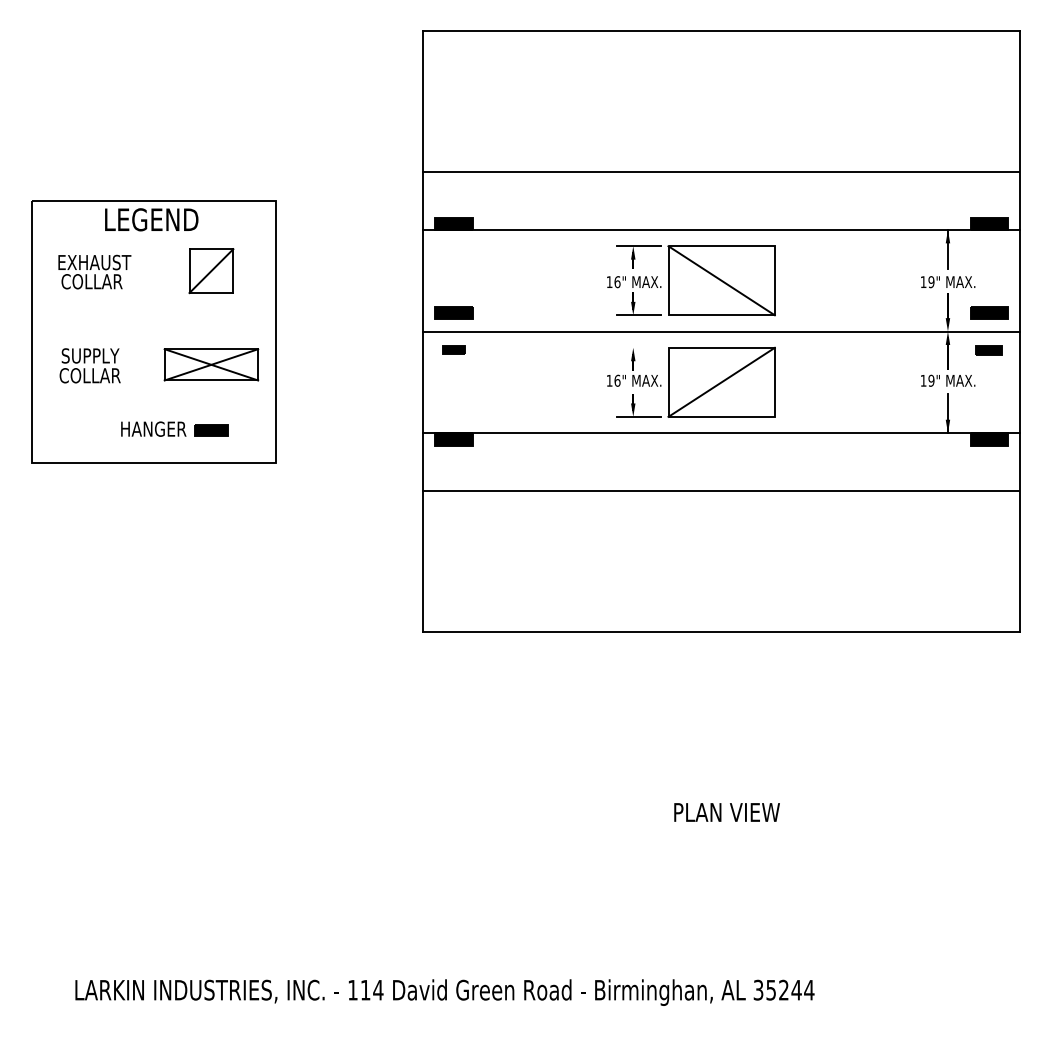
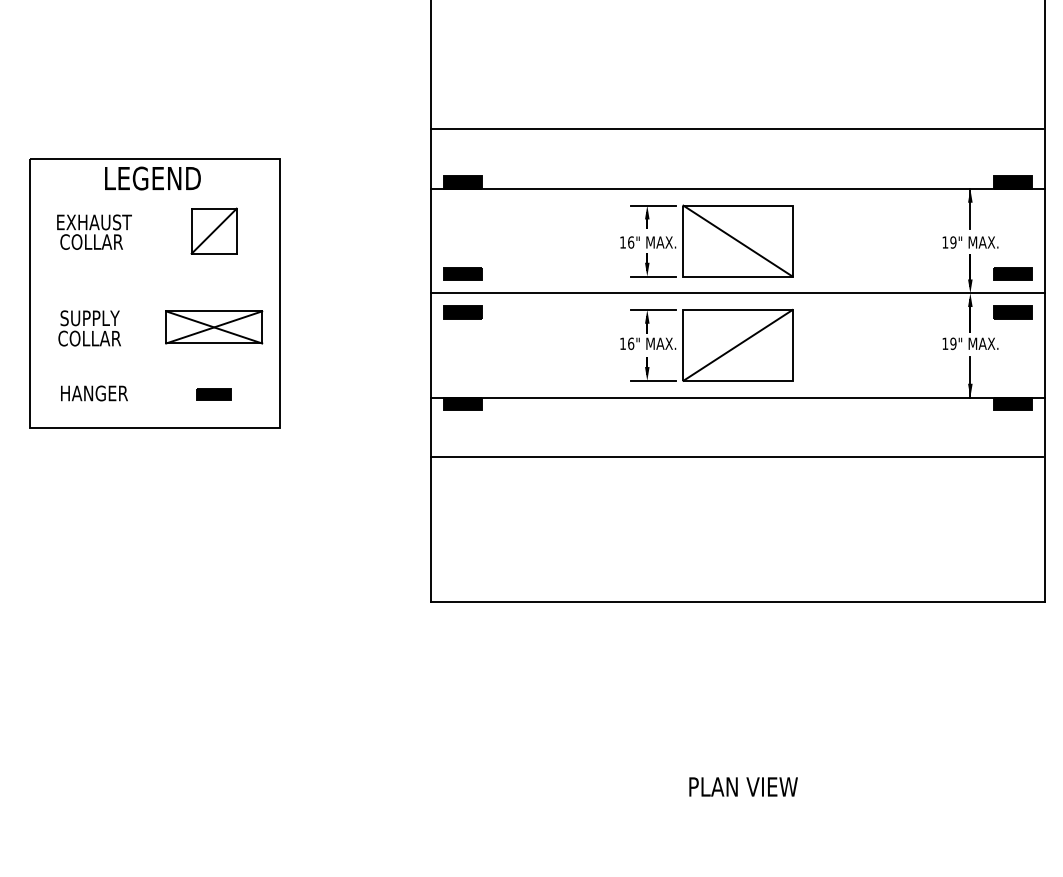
line: (639, 347) -> (653, 309), added
part: (453, 349) -> (462, 311), size x1.67
part: (989, 349) -> (1012, 311), size x1.43
text: (153, 428) -> (94, 392), moved

